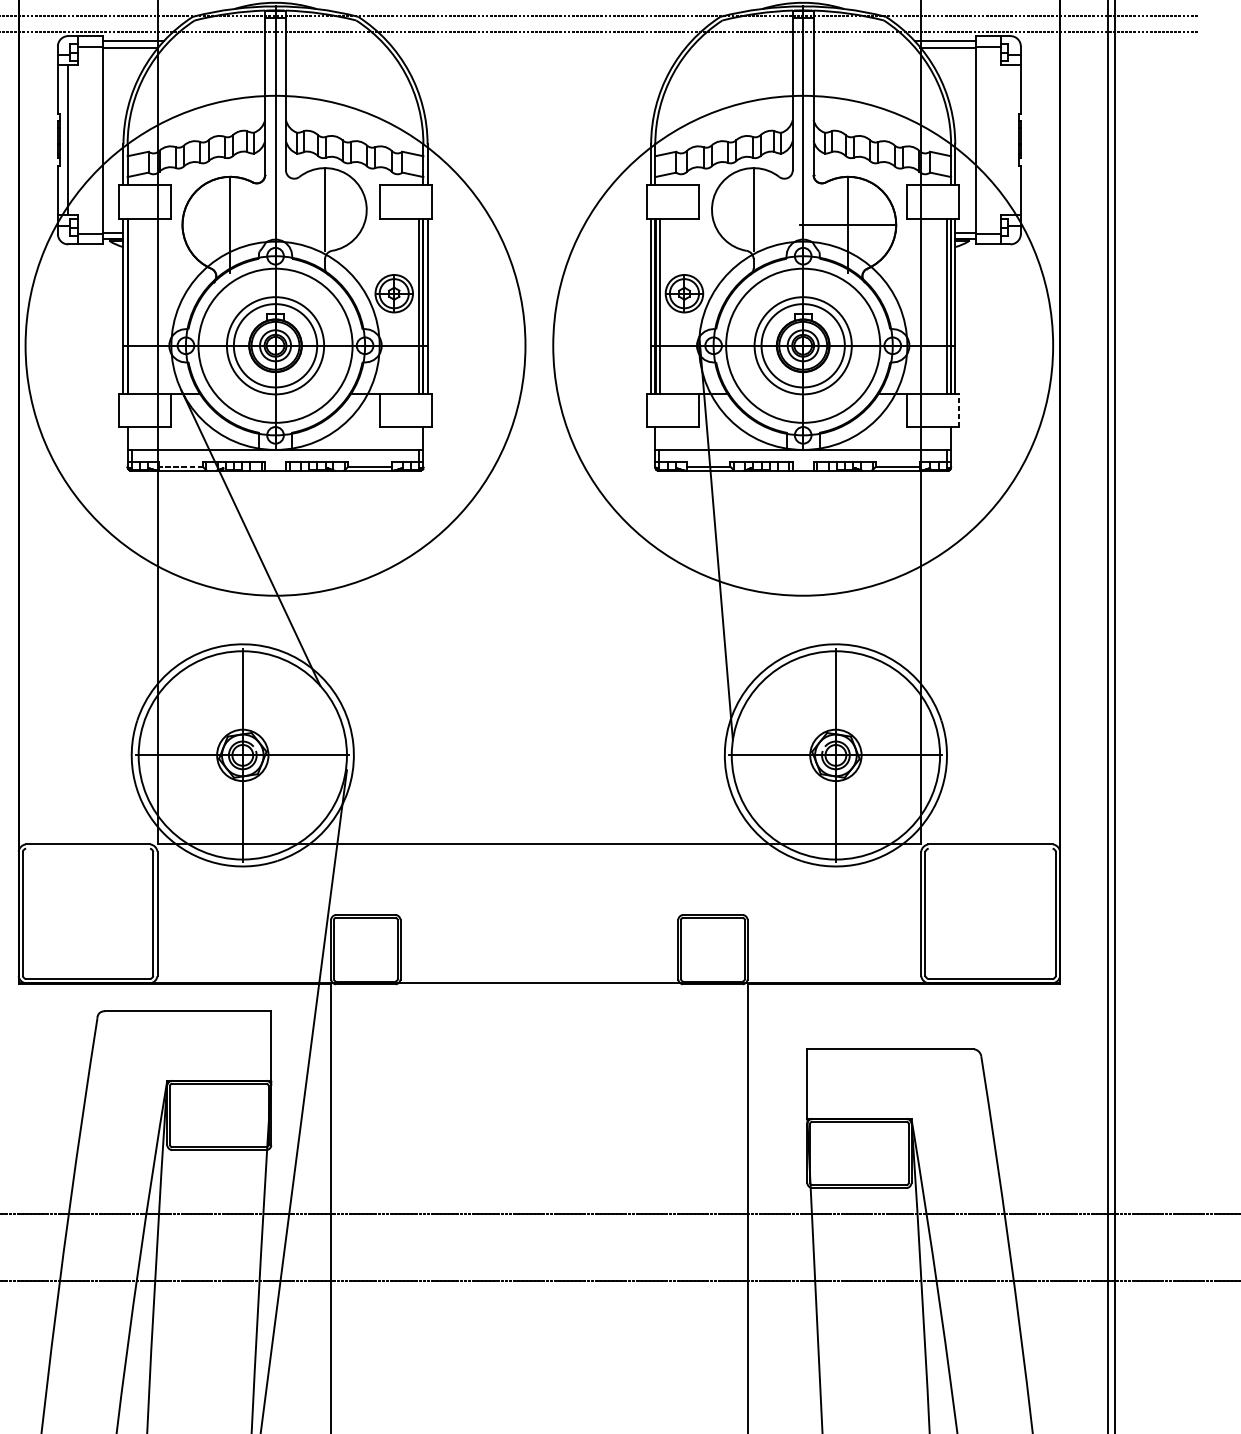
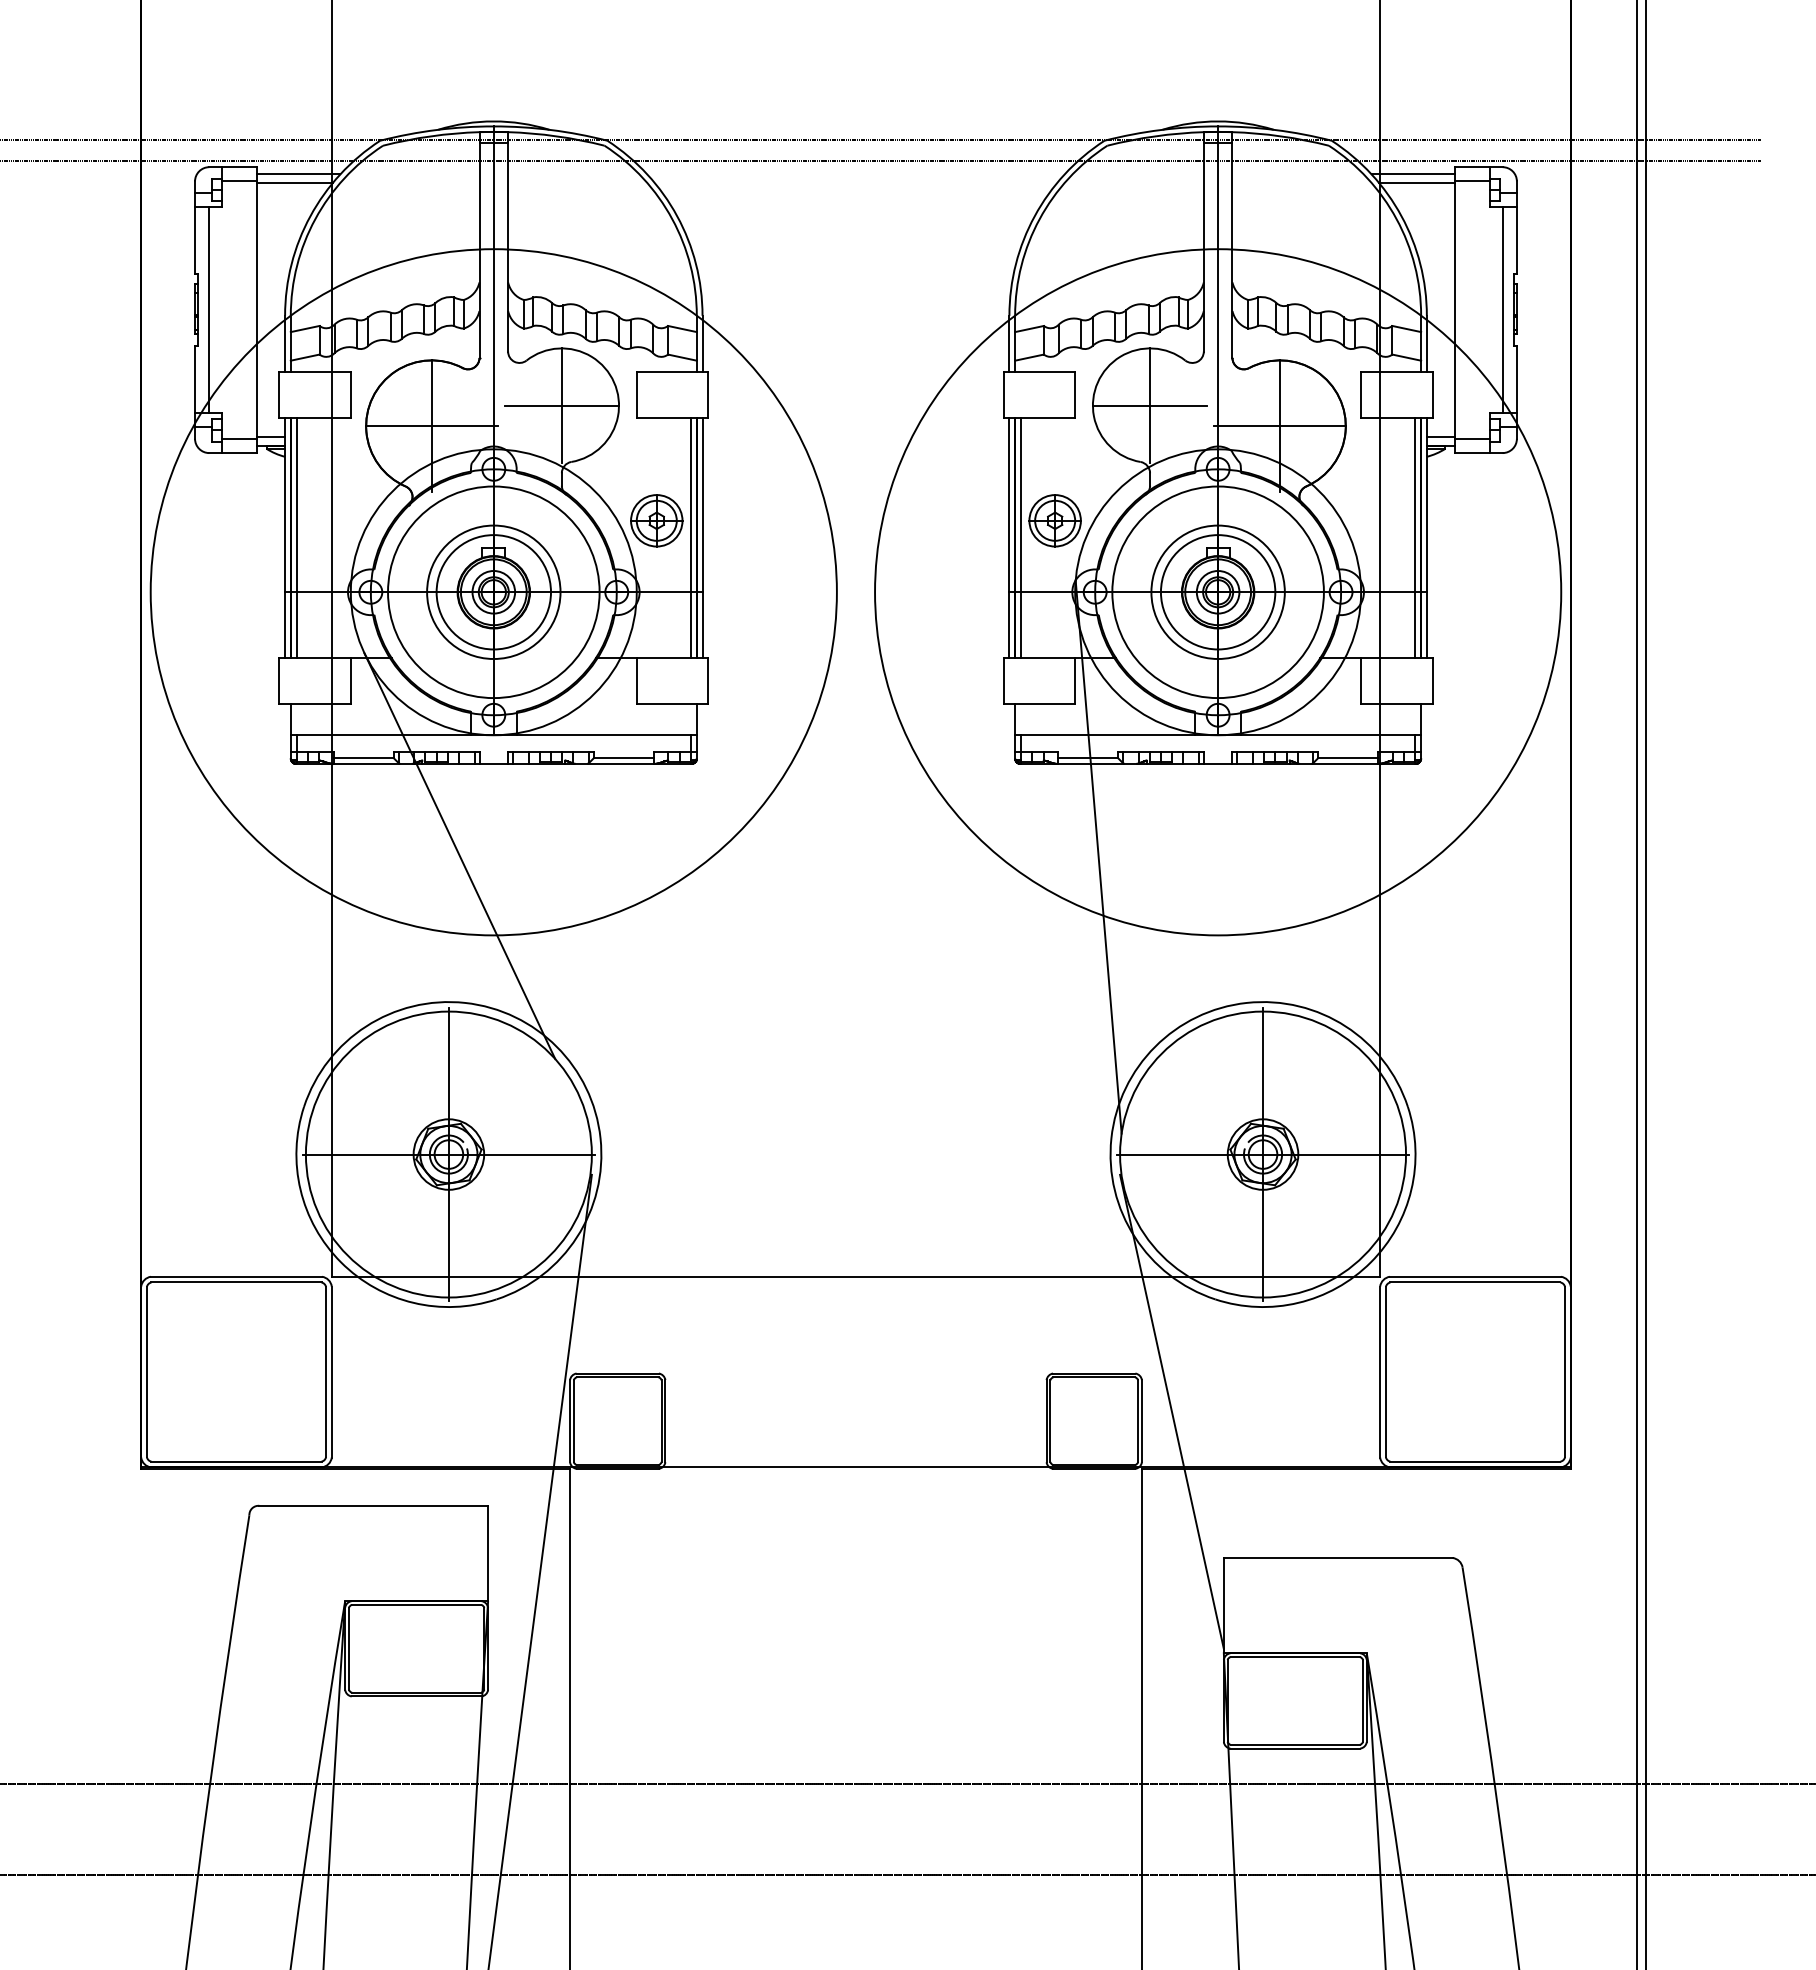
line: (1010, 140) -> (1502, 310), added
line: (324, 209) -> (561, 405), added
line: (753, 209) -> (1149, 405), added
line: (230, 225) -> (431, 426), added
line: (131, 305) -> (296, 537), added
line: (959, 410) -> (1432, 680), dashed -> solid
line: (180, 466) -> (363, 758), dashed -> solid
line: (88, 848) -> (236, 1282), added
line: (990, 848) -> (1475, 1282), added
line: (769, 942) -> (1171, 1411), added

